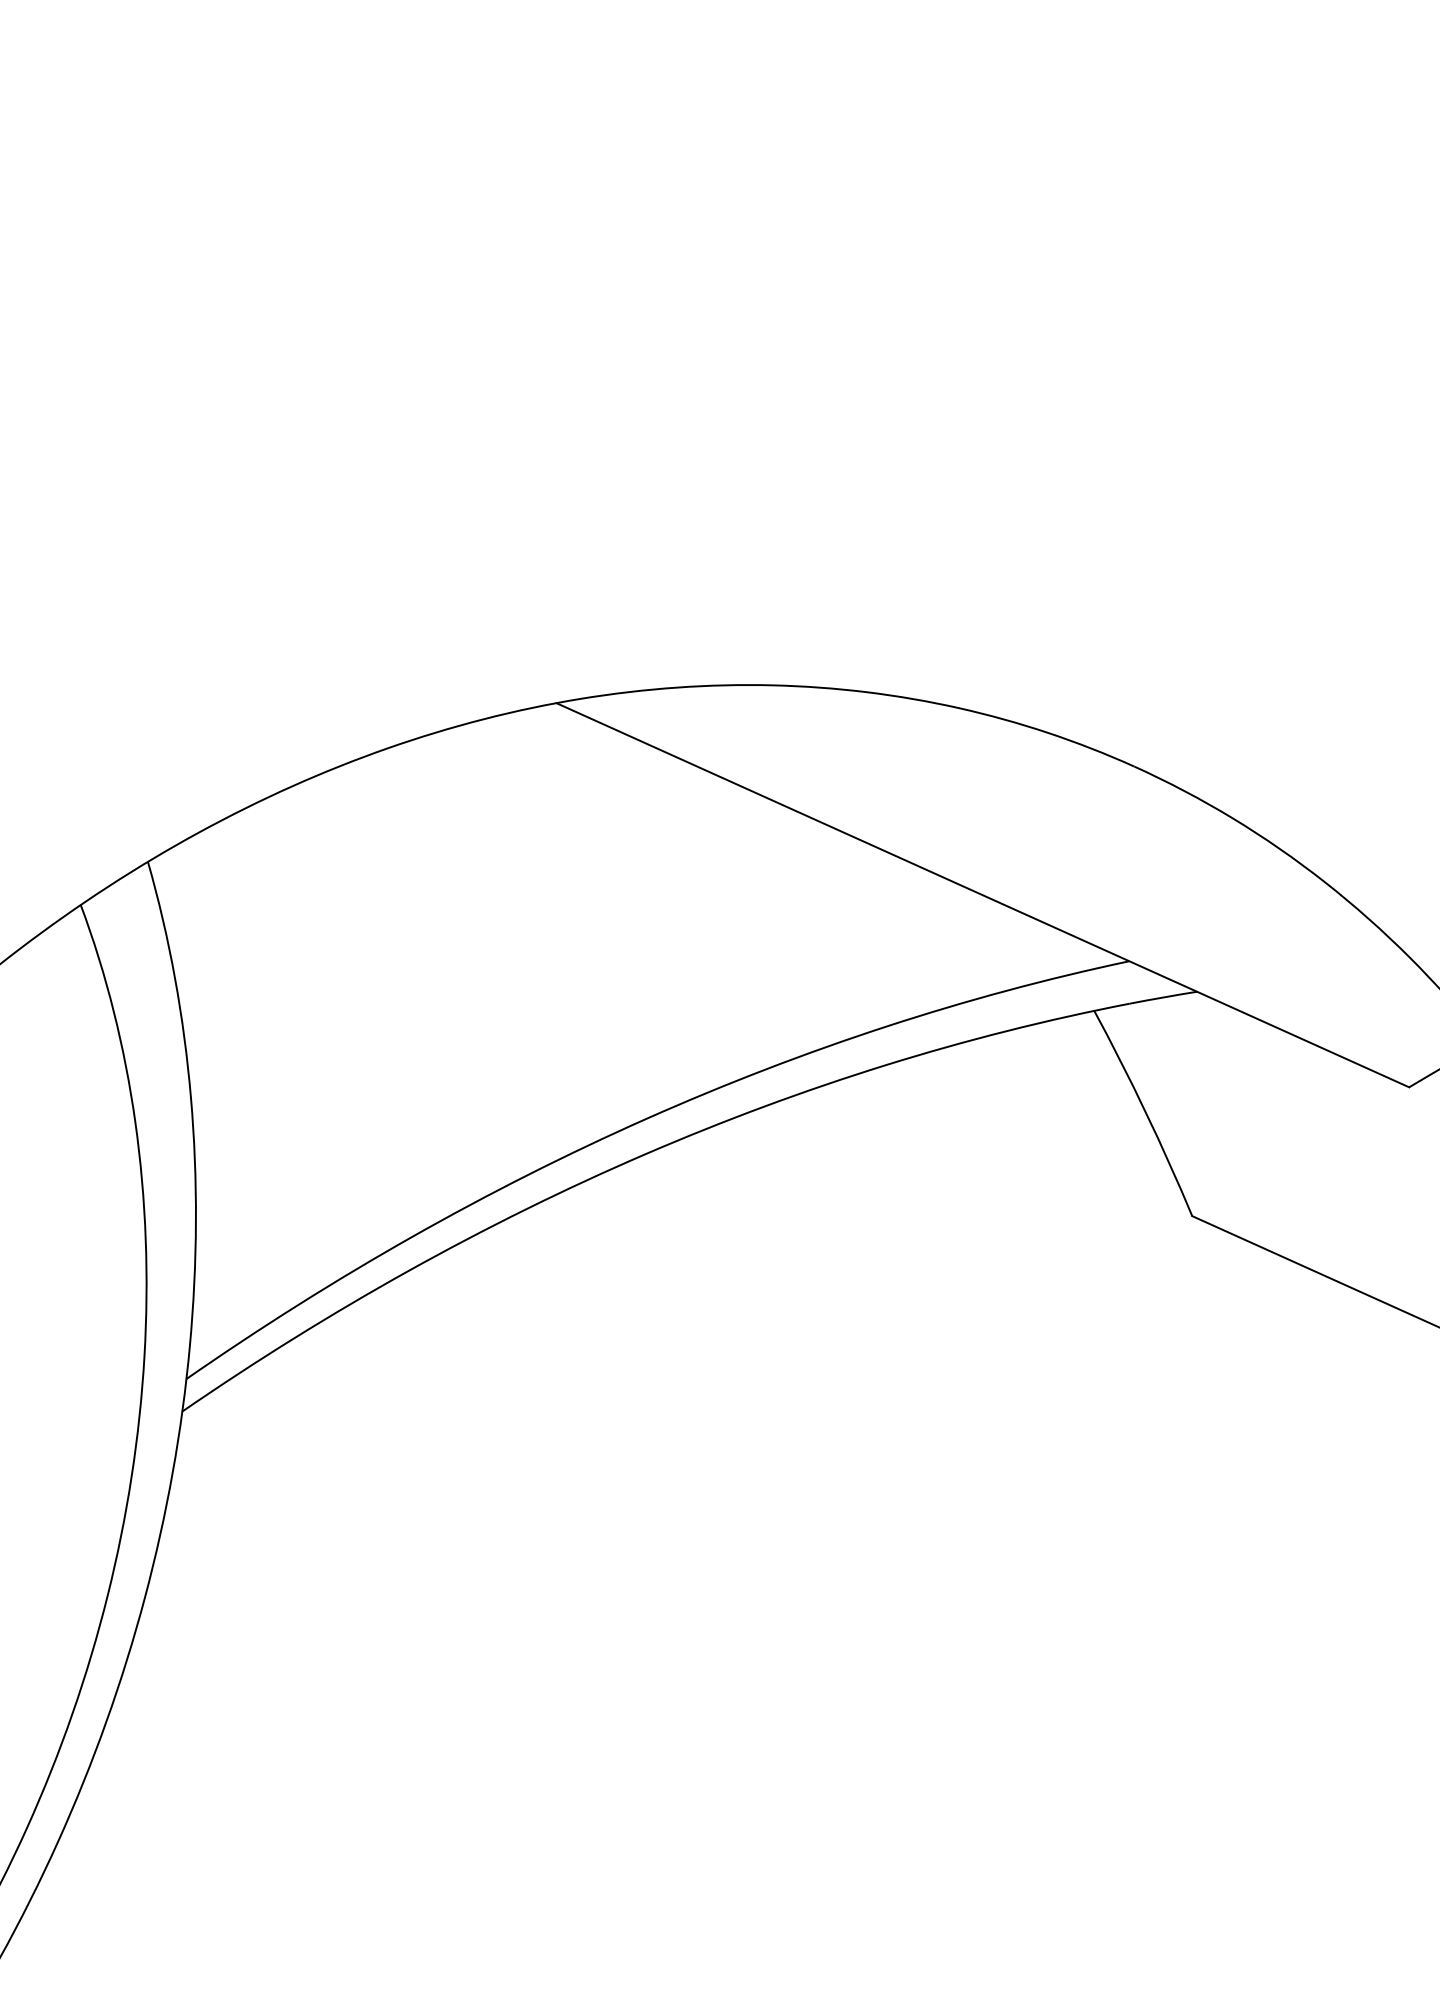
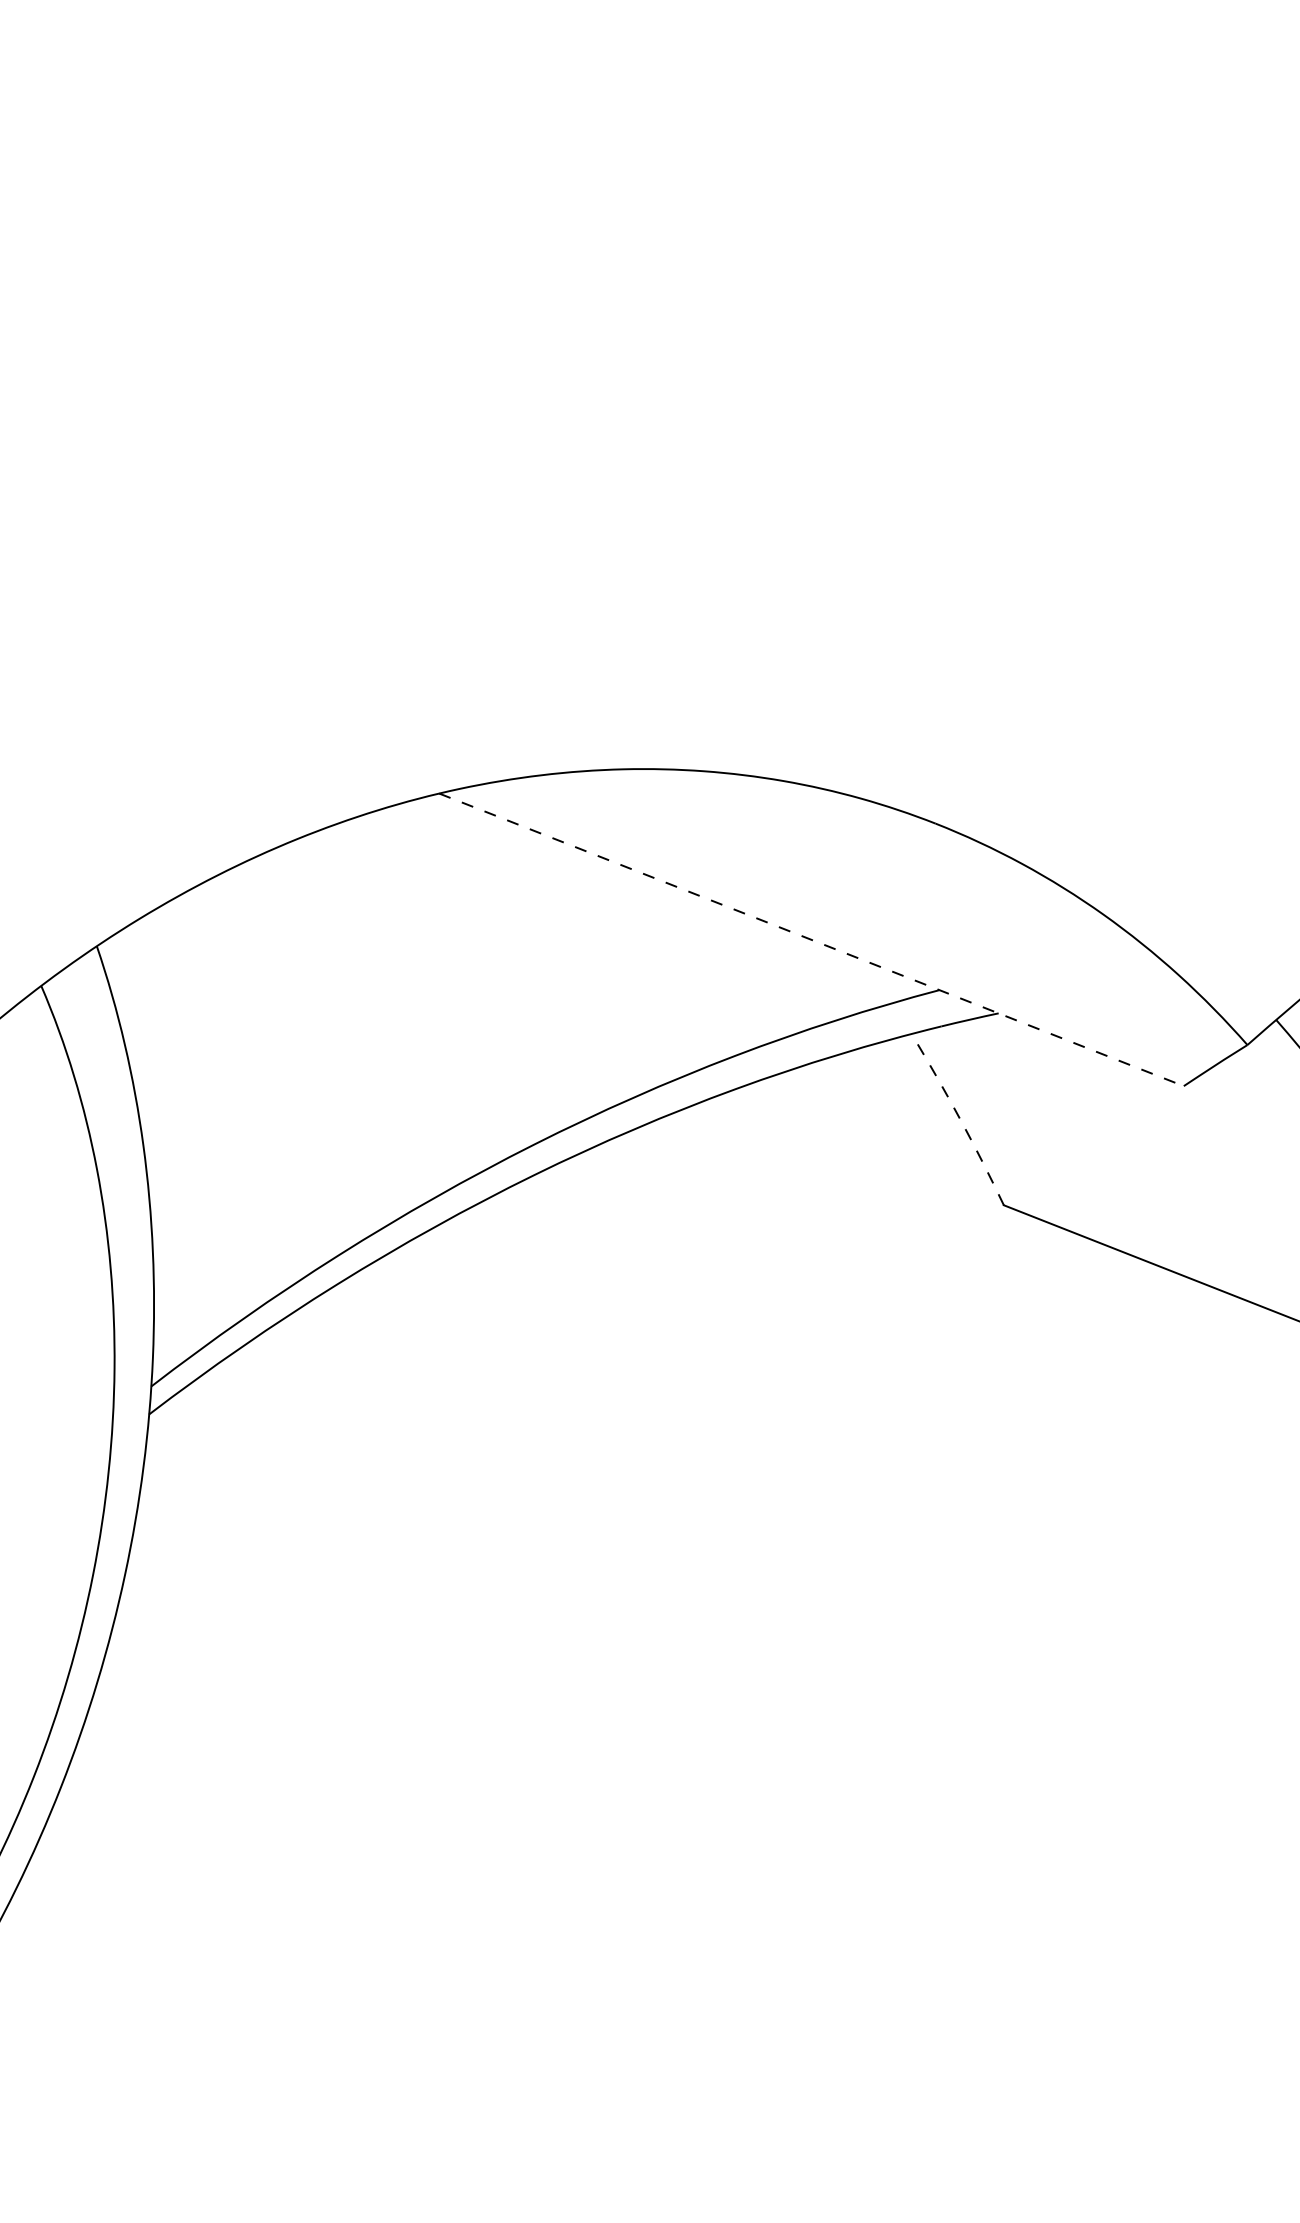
line: (982, 895) -> (811, 940), solid -> dashed
arc: (1145, 1112) -> (959, 1118), solid -> dashed

